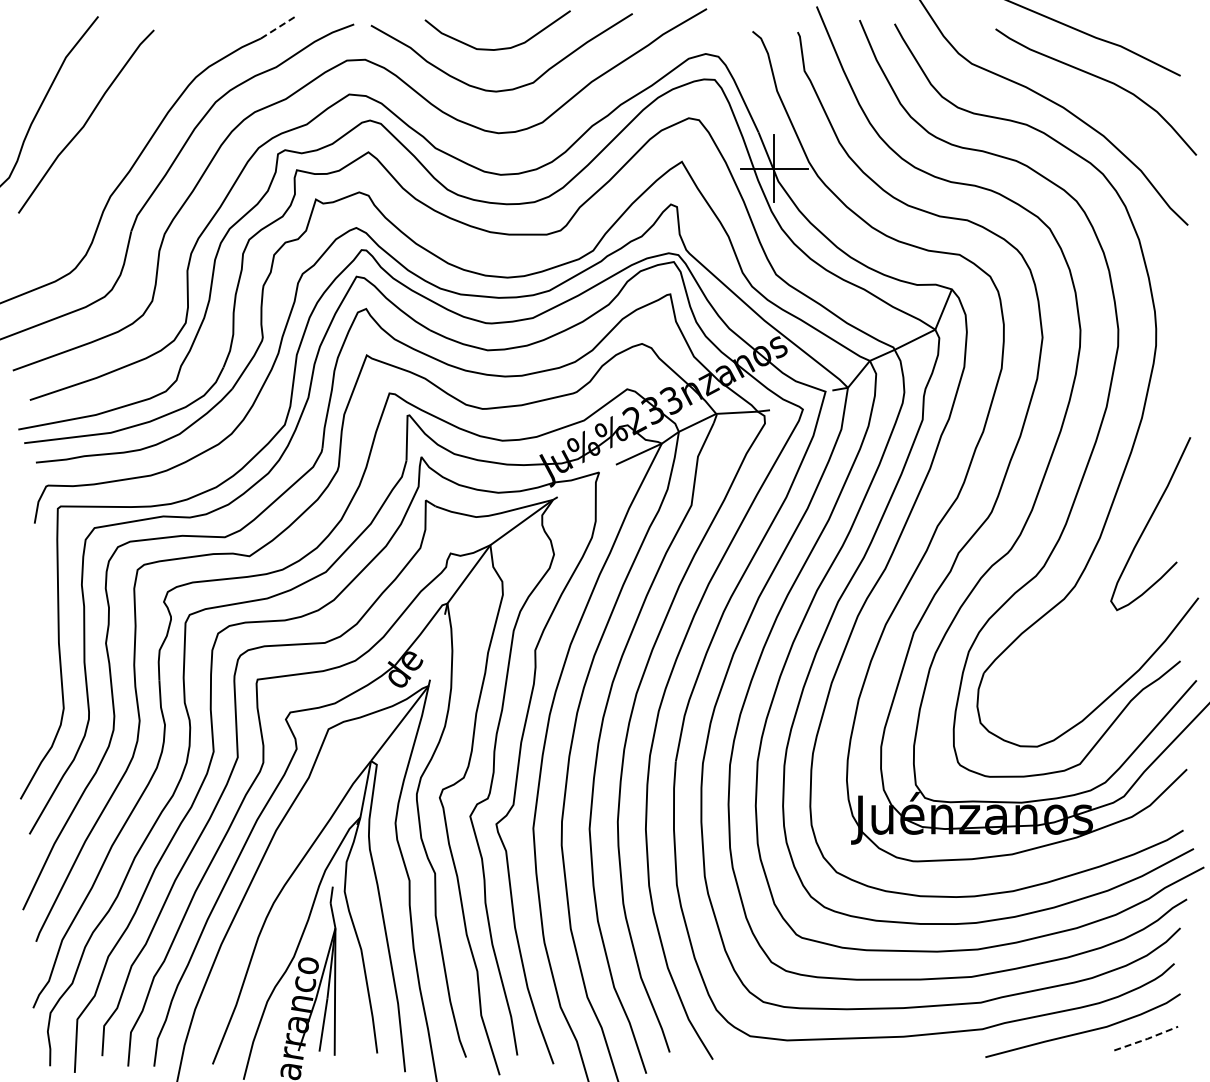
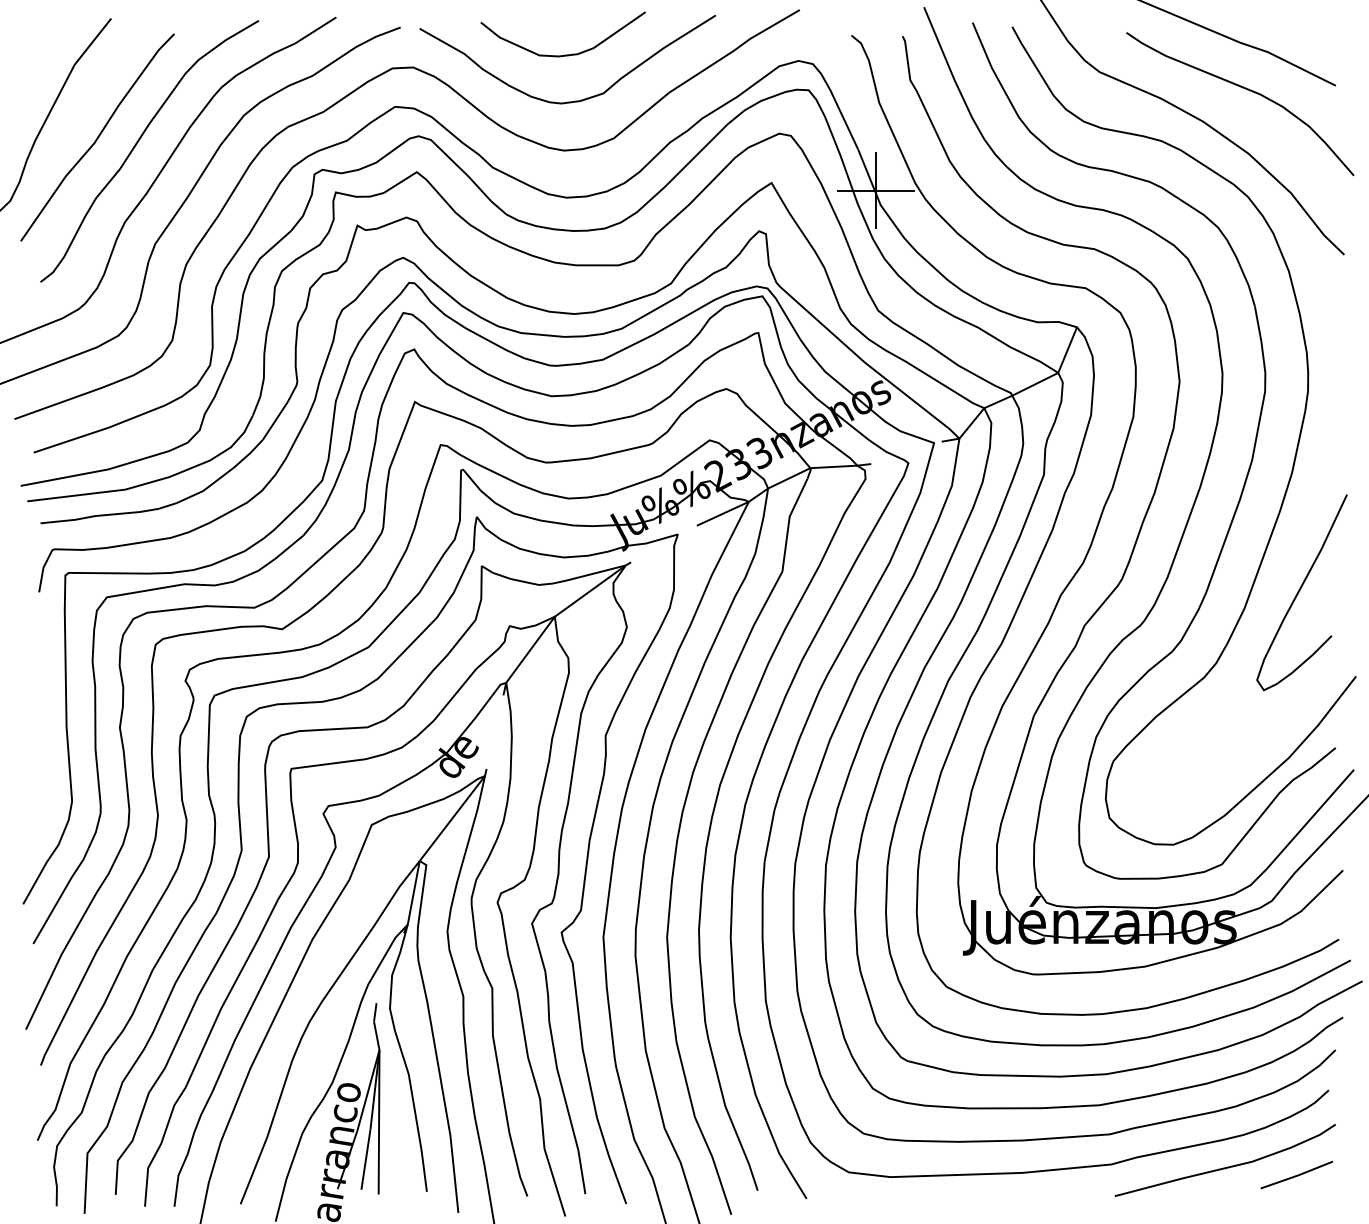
line: (279, 27) -> (316, 30), dashed -> solid
curve: (122, 126) -> (138, 142), added
line: (1146, 1039) -> (1297, 1176), dashed -> solid

